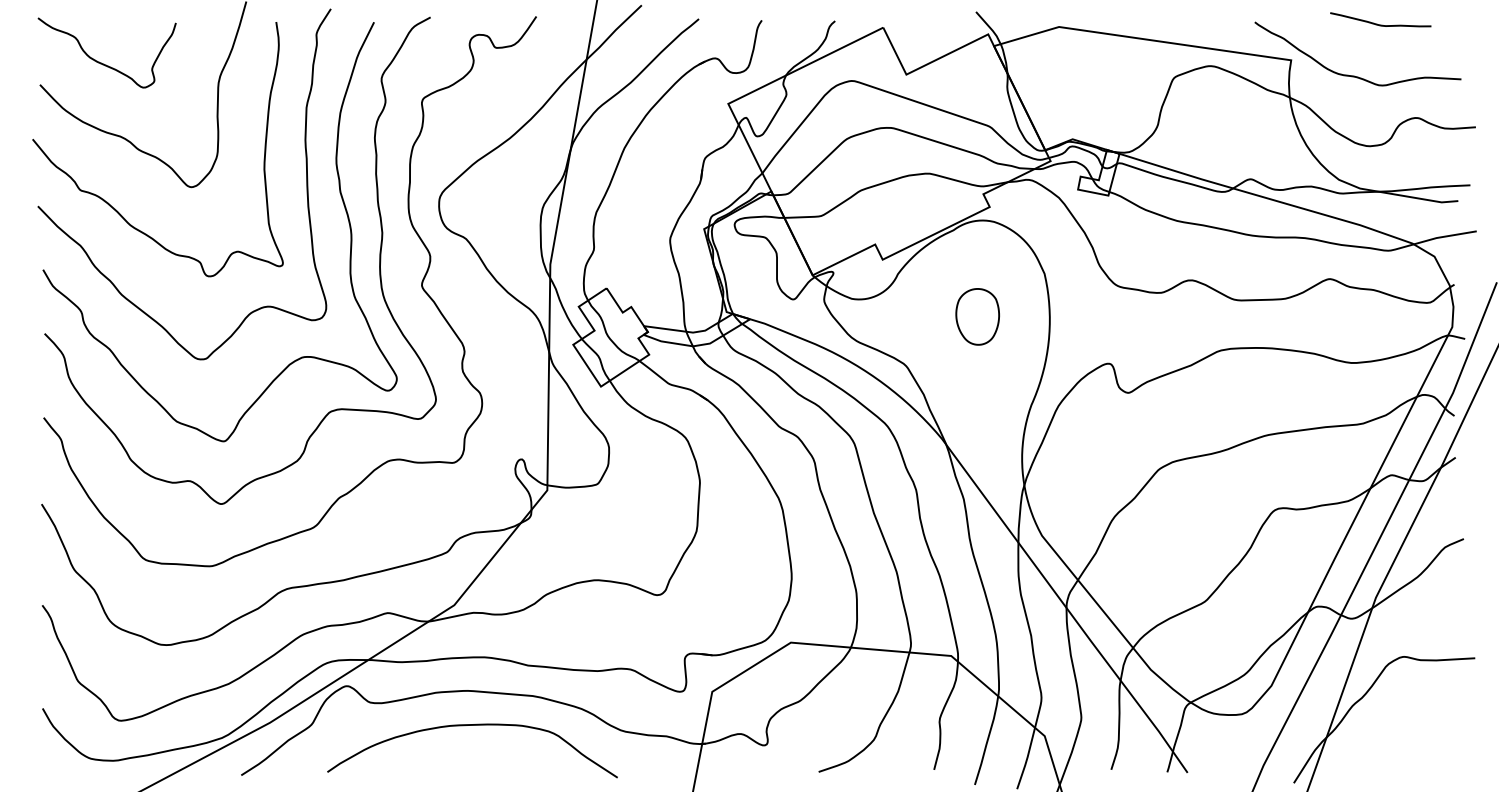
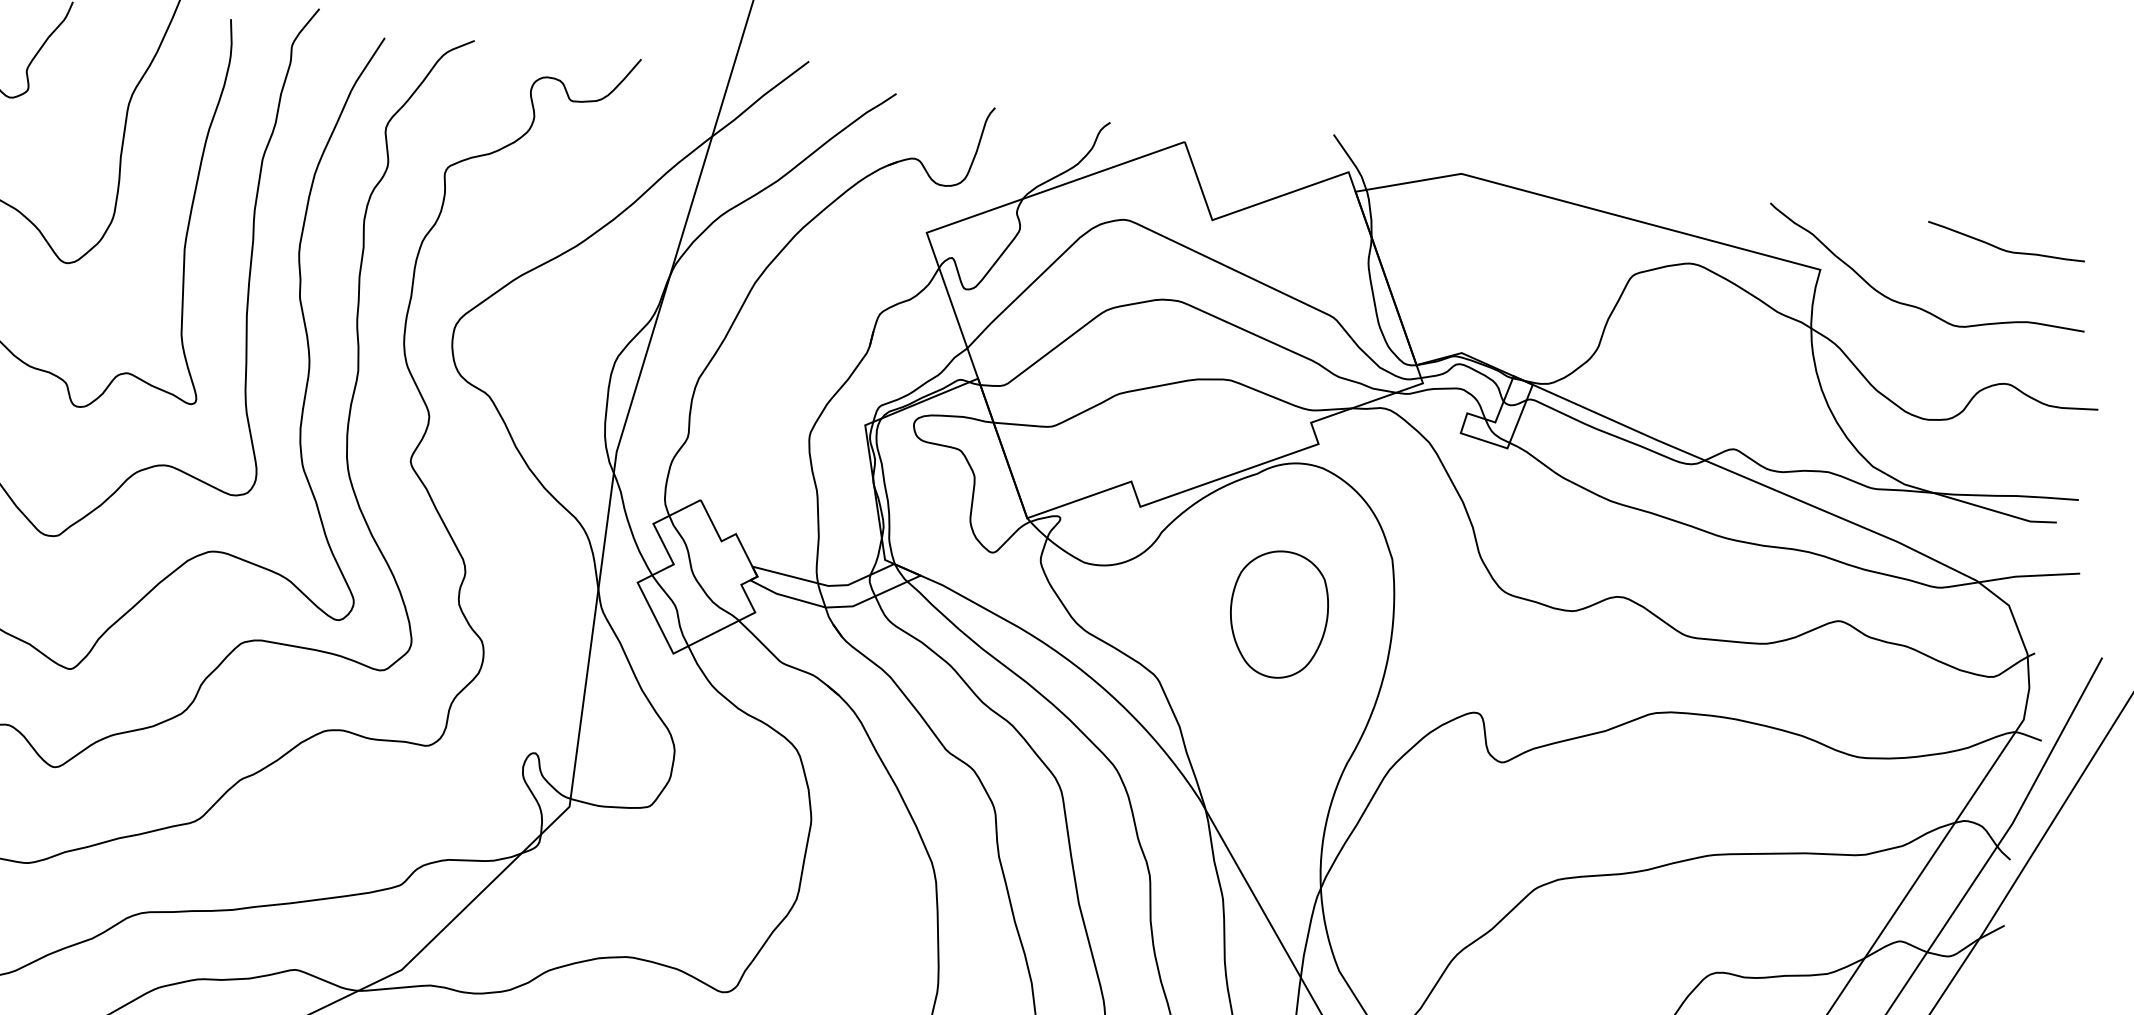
curve: (1377, 23) -> (2000, 246), moved
part: (977, 316) -> (1278, 613), size x1.43

